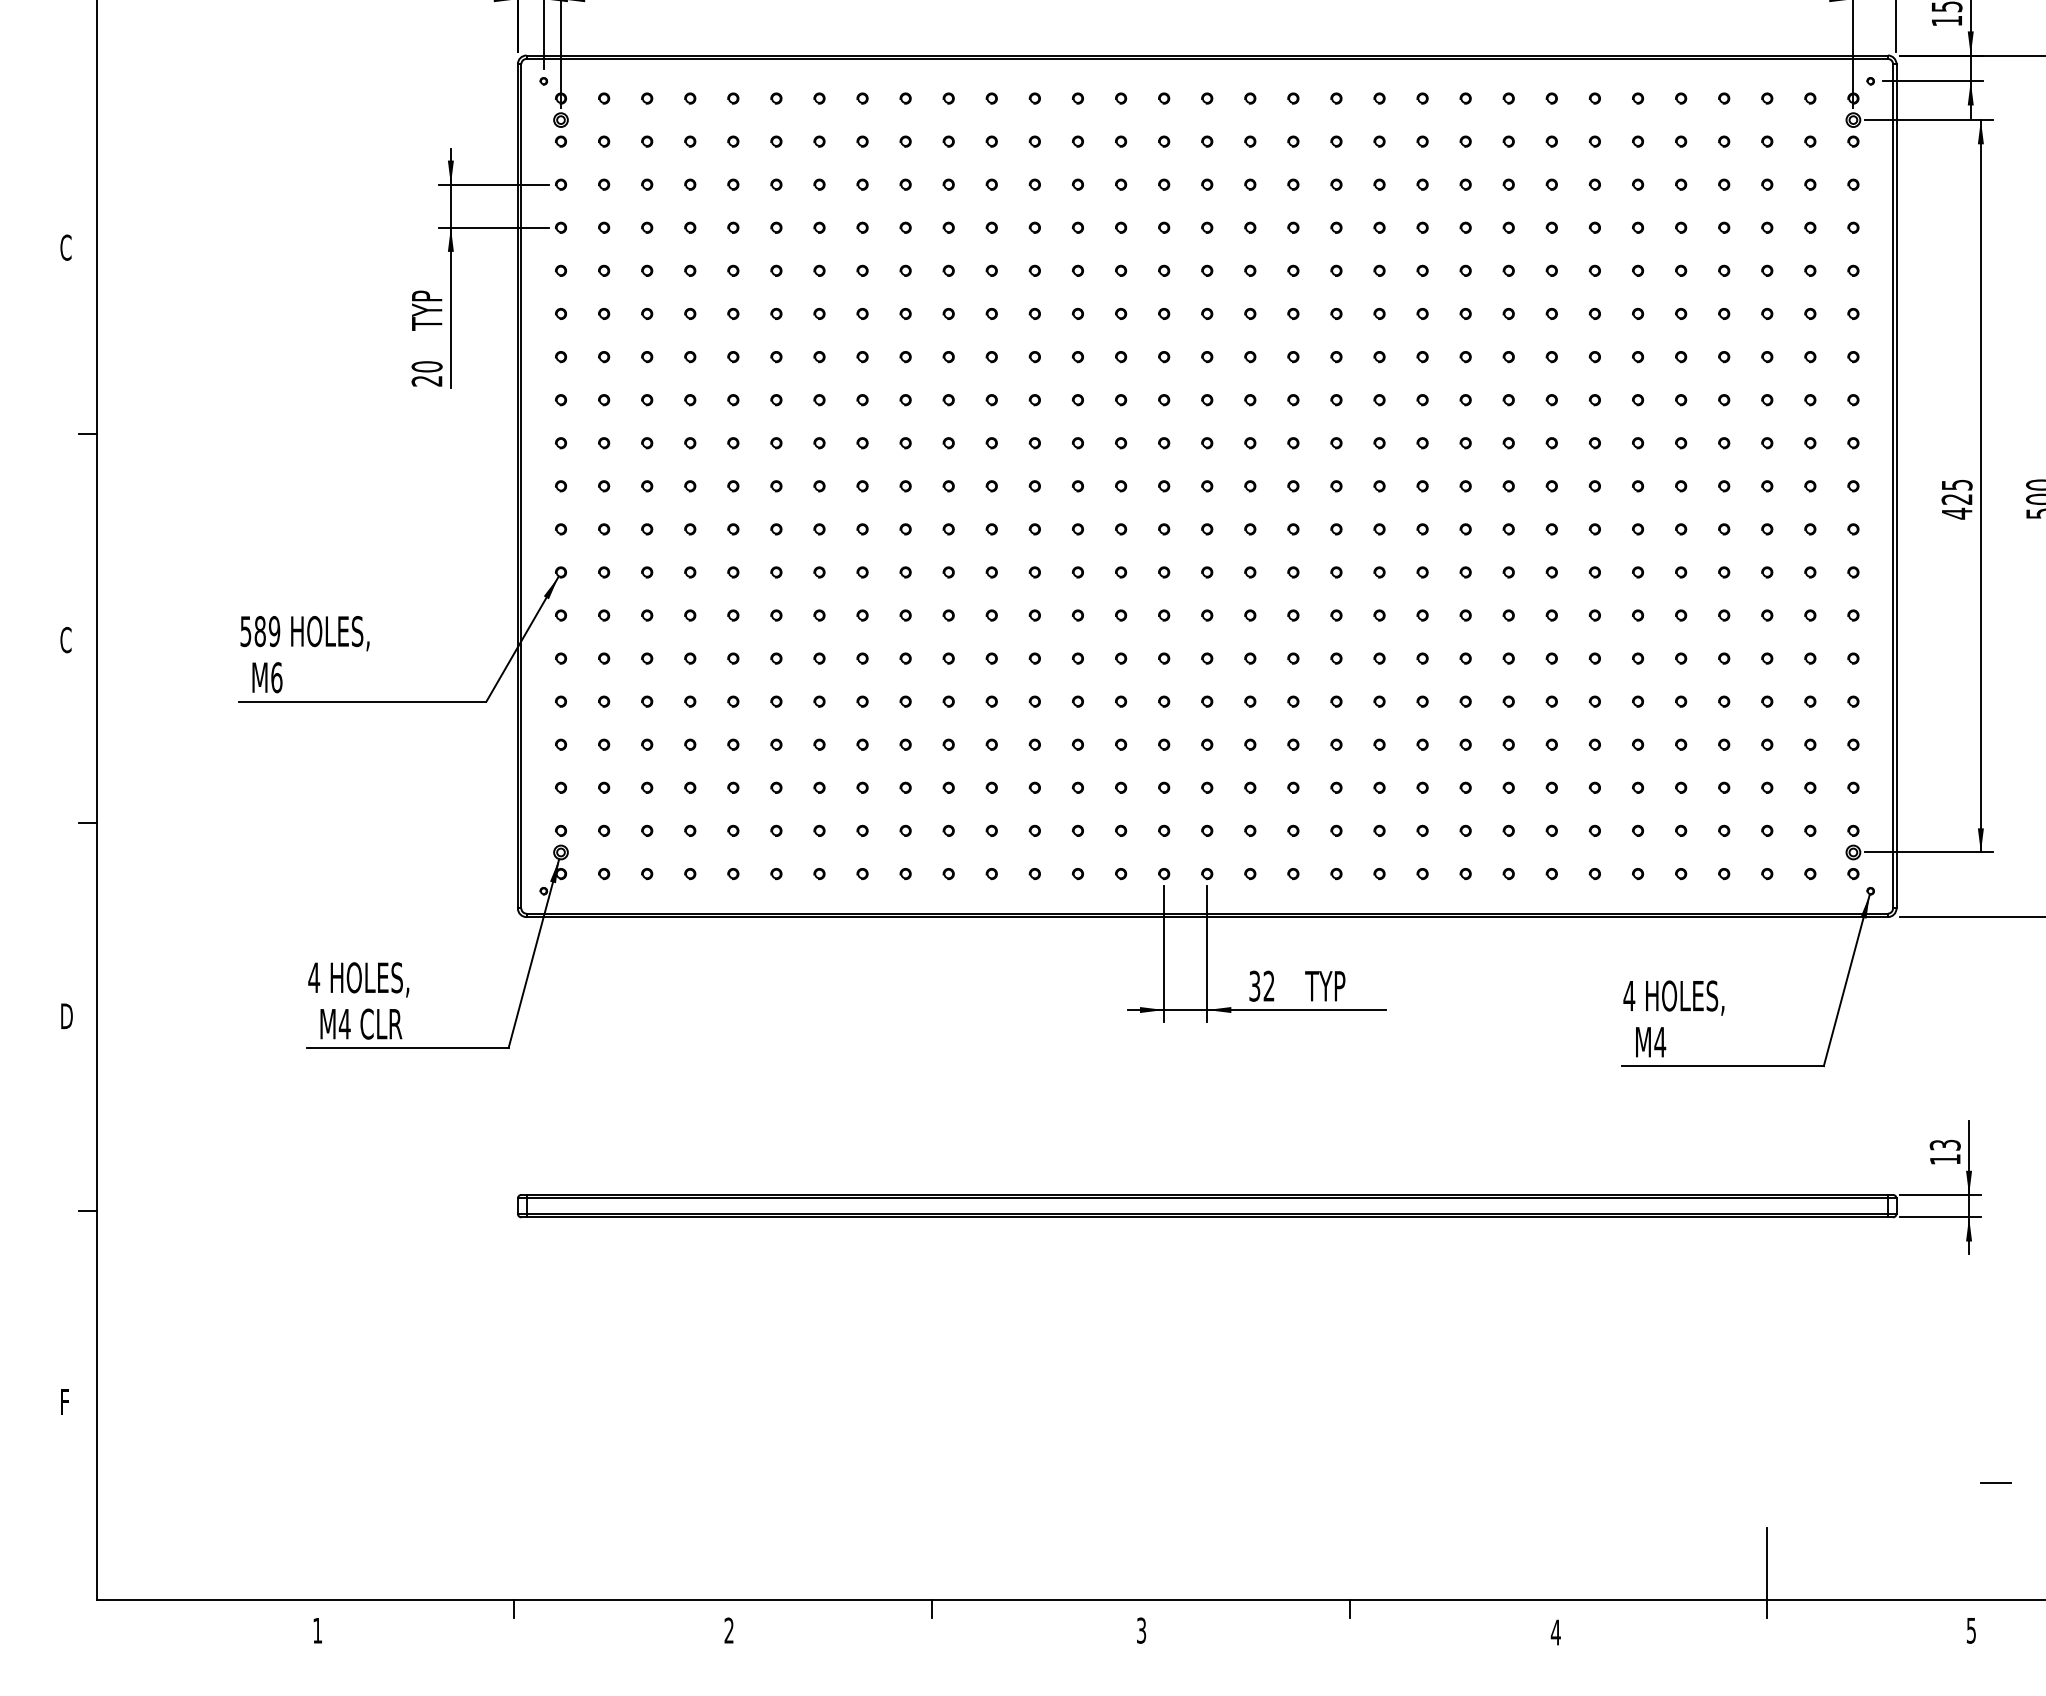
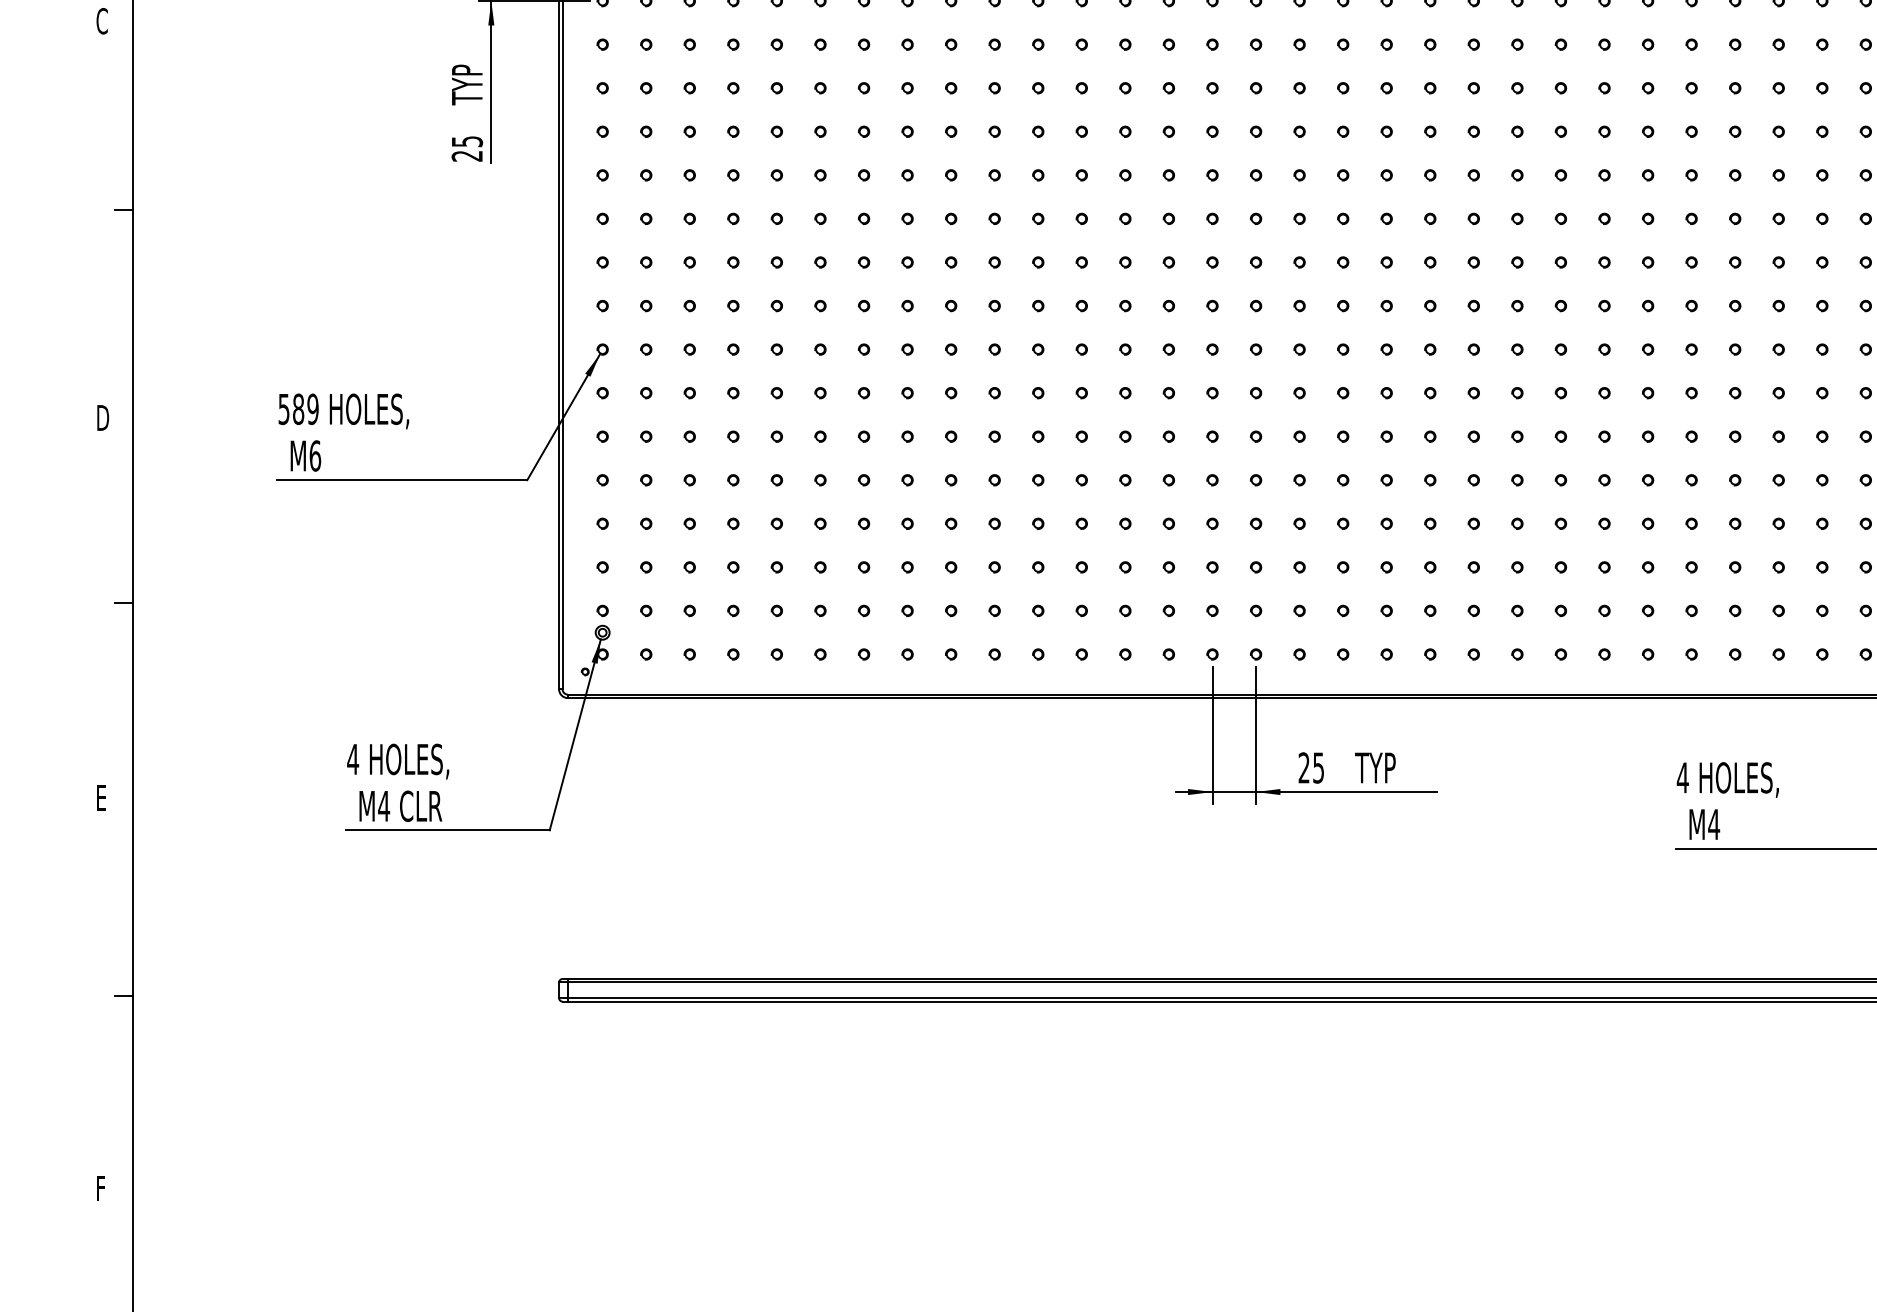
text: (426, 366) -> (466, 141), 20 -> 25
text: (66, 640) -> (102, 418), C -> D
text: (1261, 985) -> (1310, 767), 32 -> 25
text: (66, 1016) -> (102, 798), D -> E

